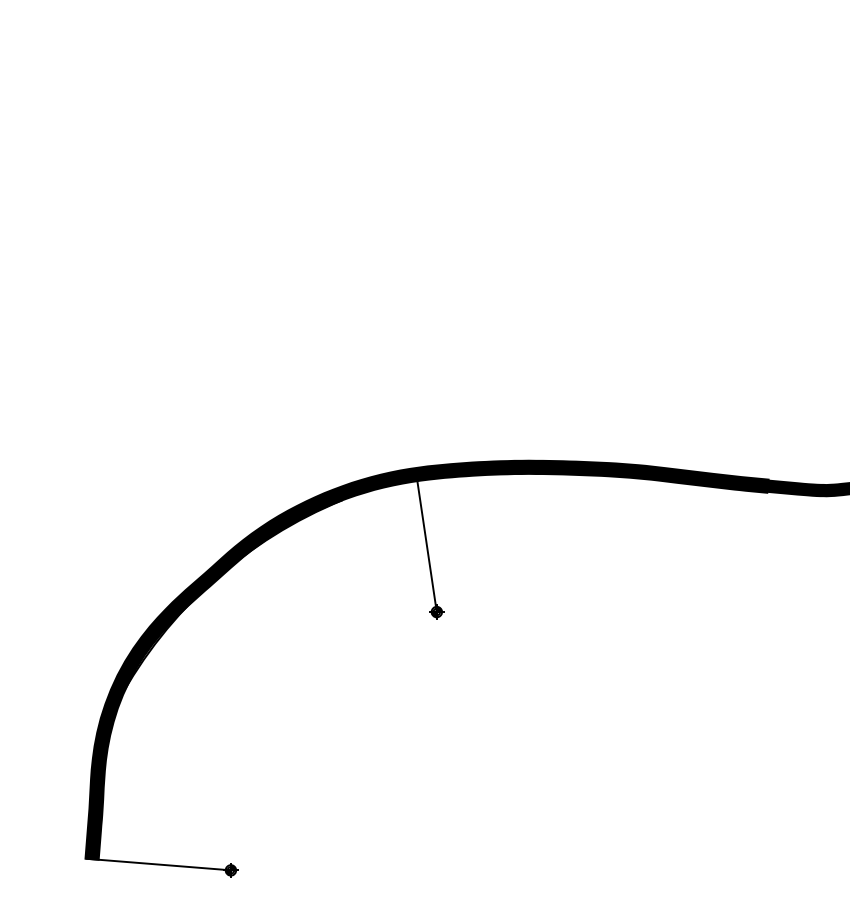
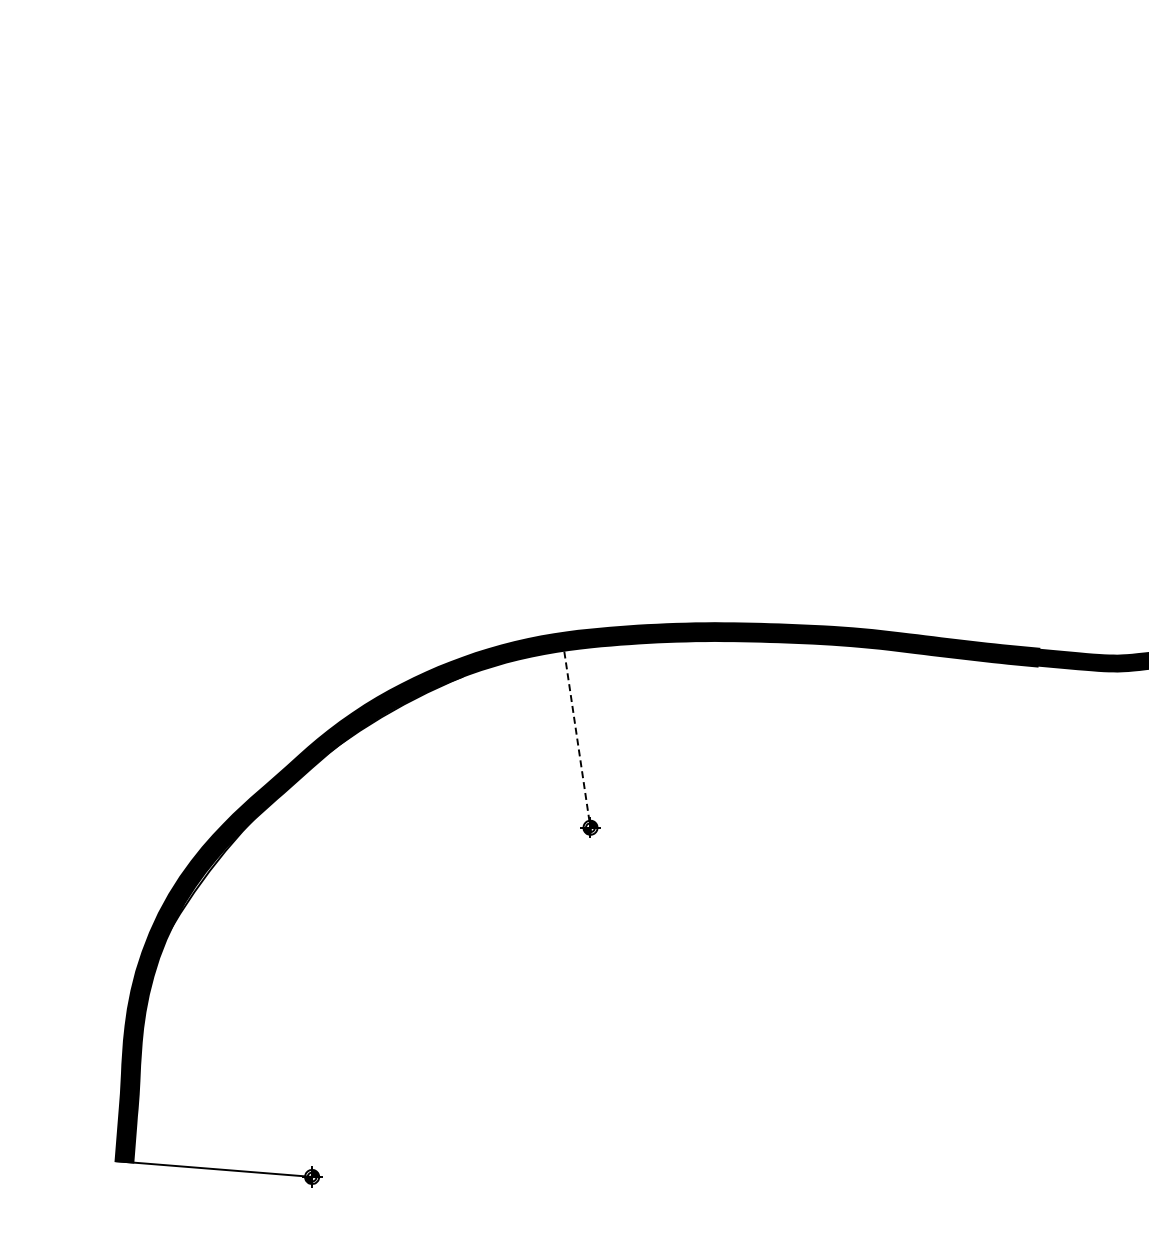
line: (427, 548) -> (577, 741), solid -> dashed

